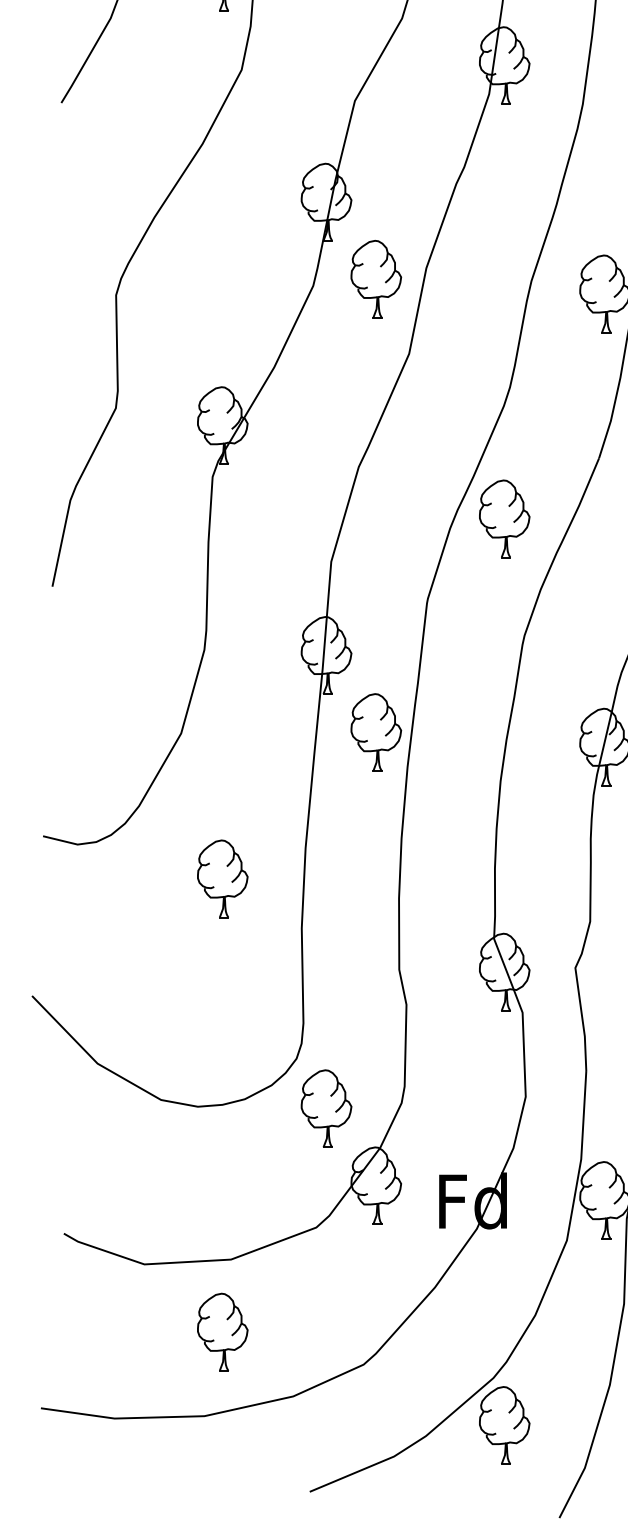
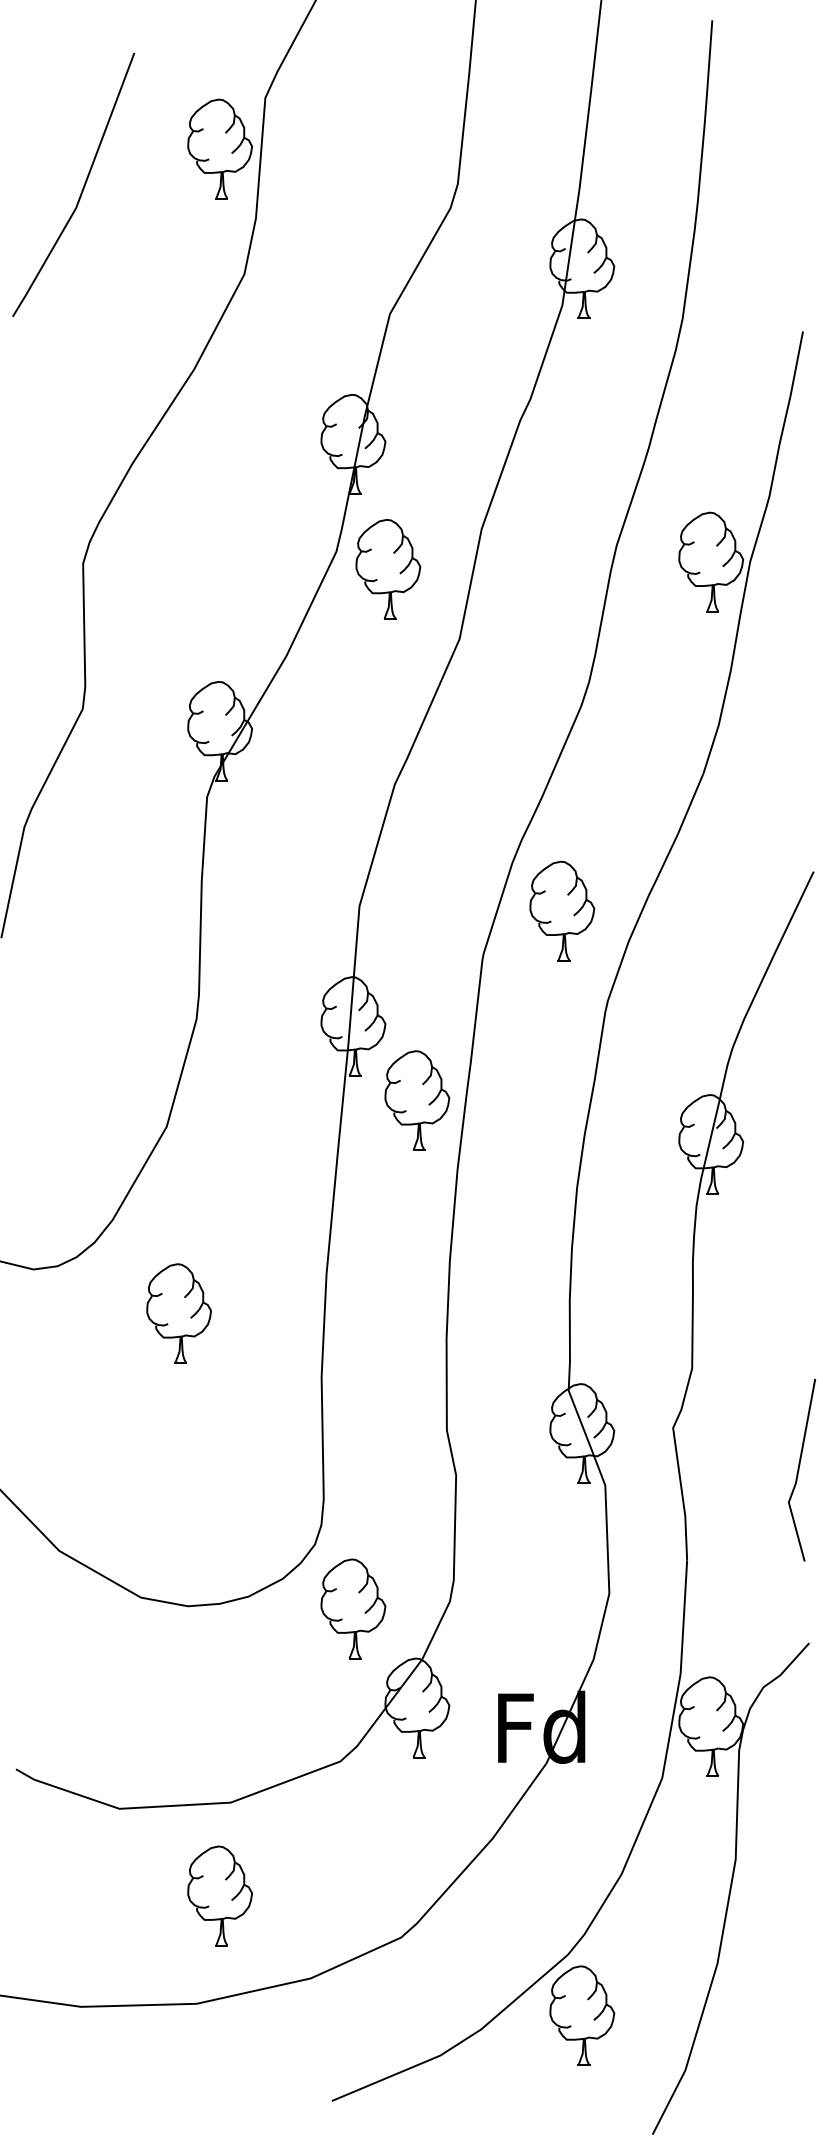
part: (376, 279) -> (388, 569), moved
part: (504, 518) -> (562, 910), moved
part: (376, 732) -> (417, 1100), moved
part: (222, 878) -> (178, 1313), moved

